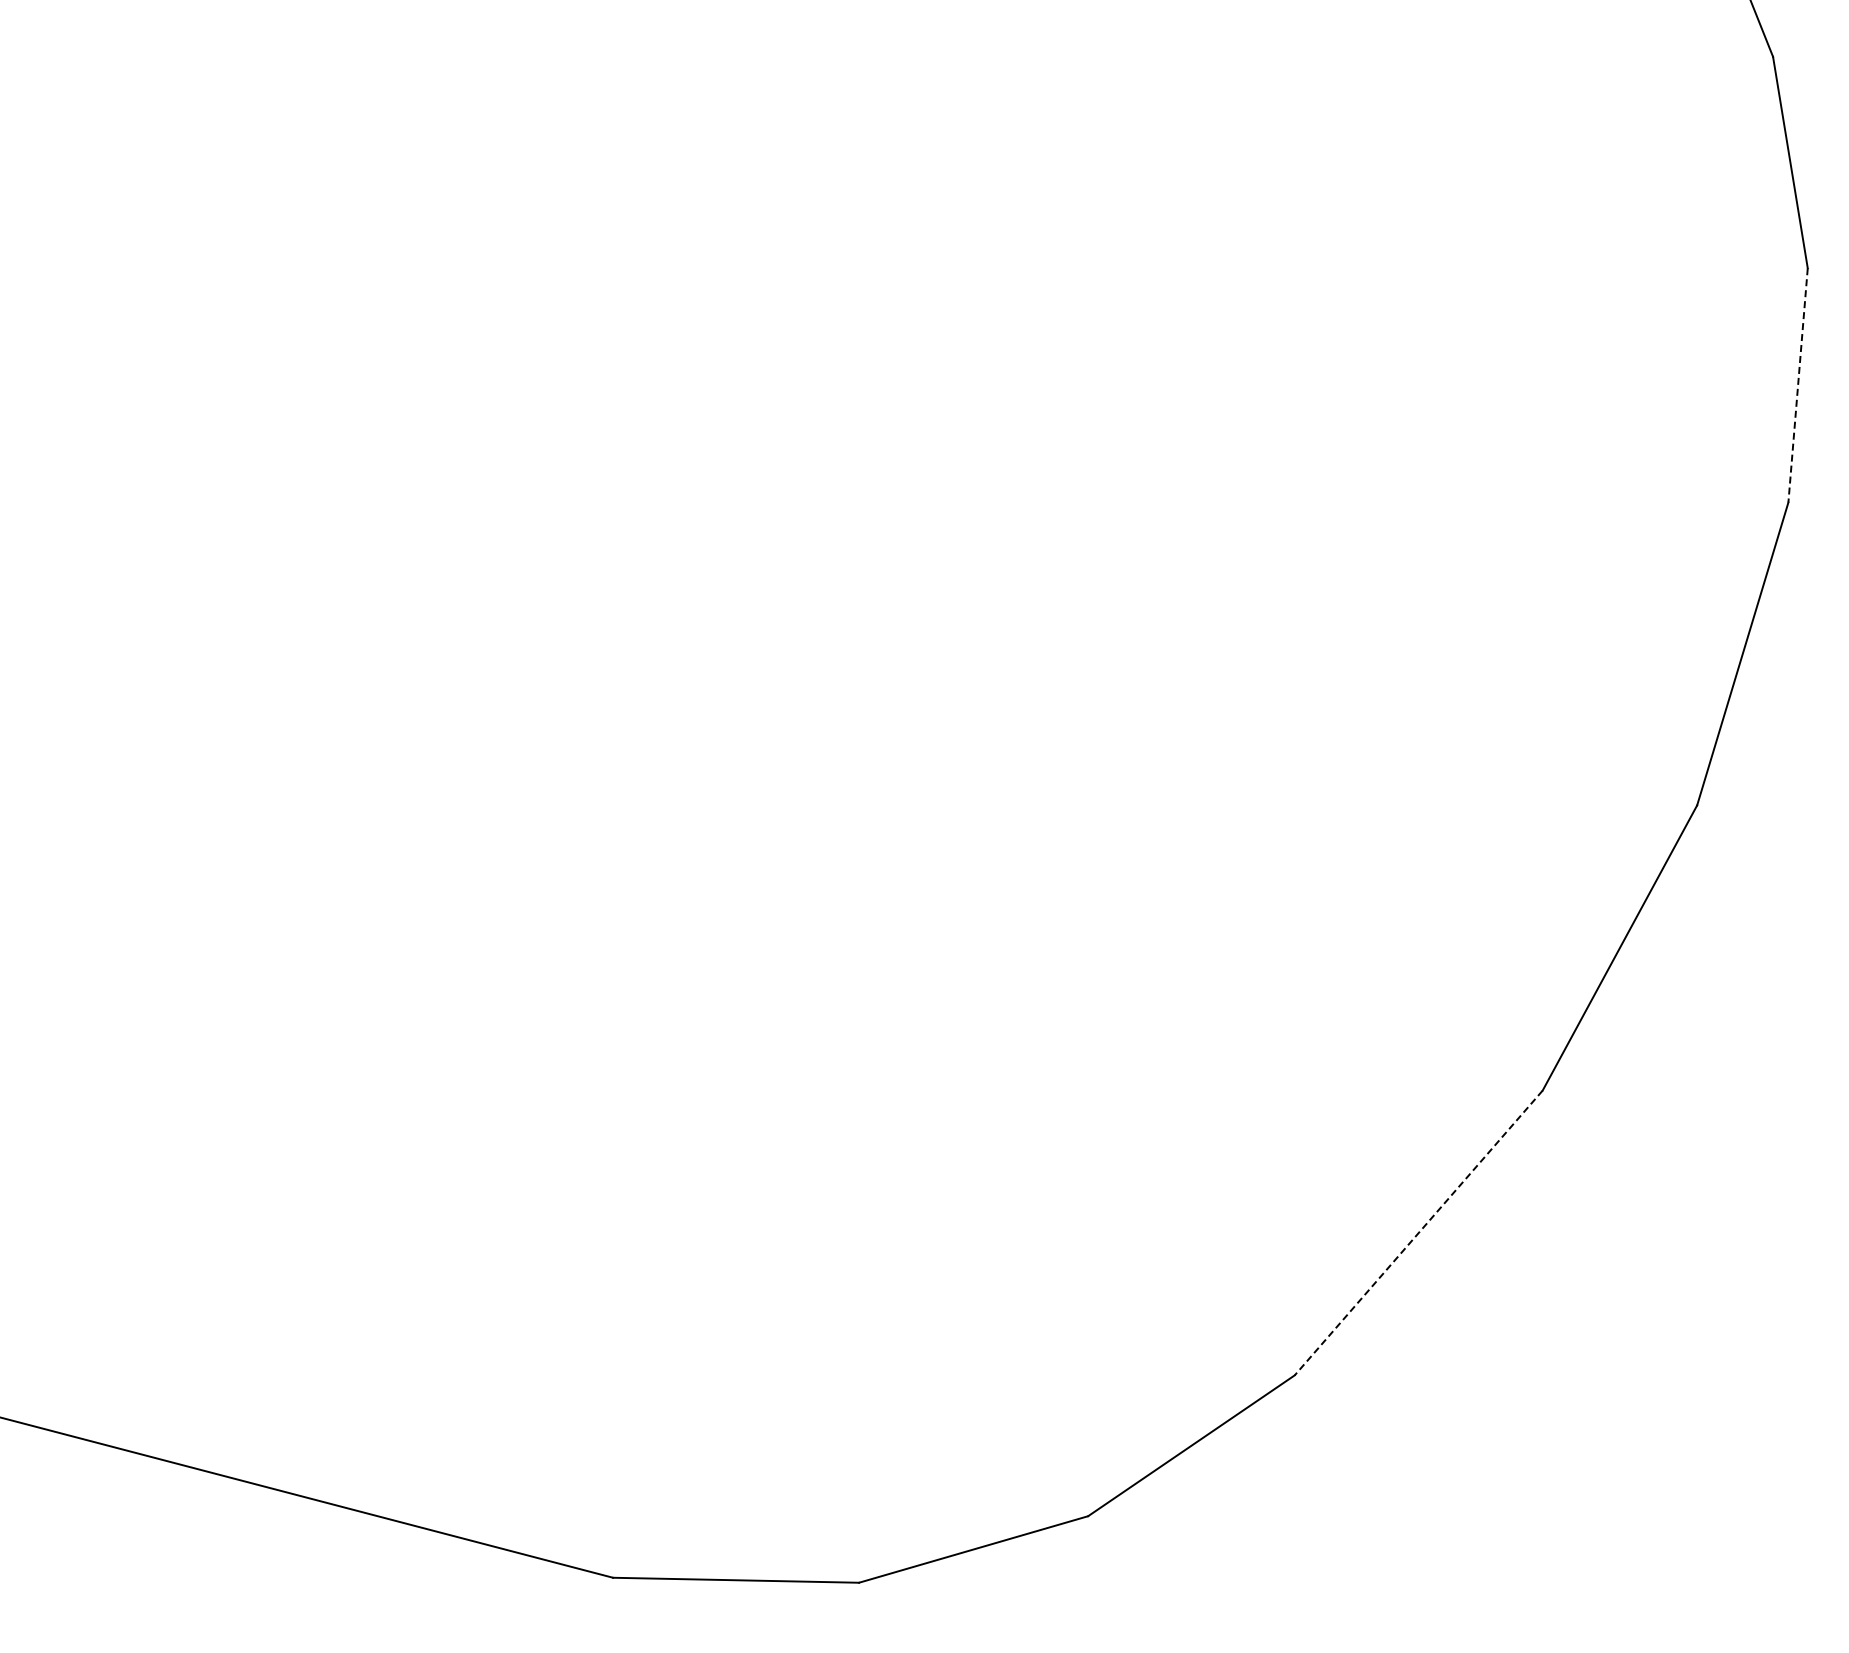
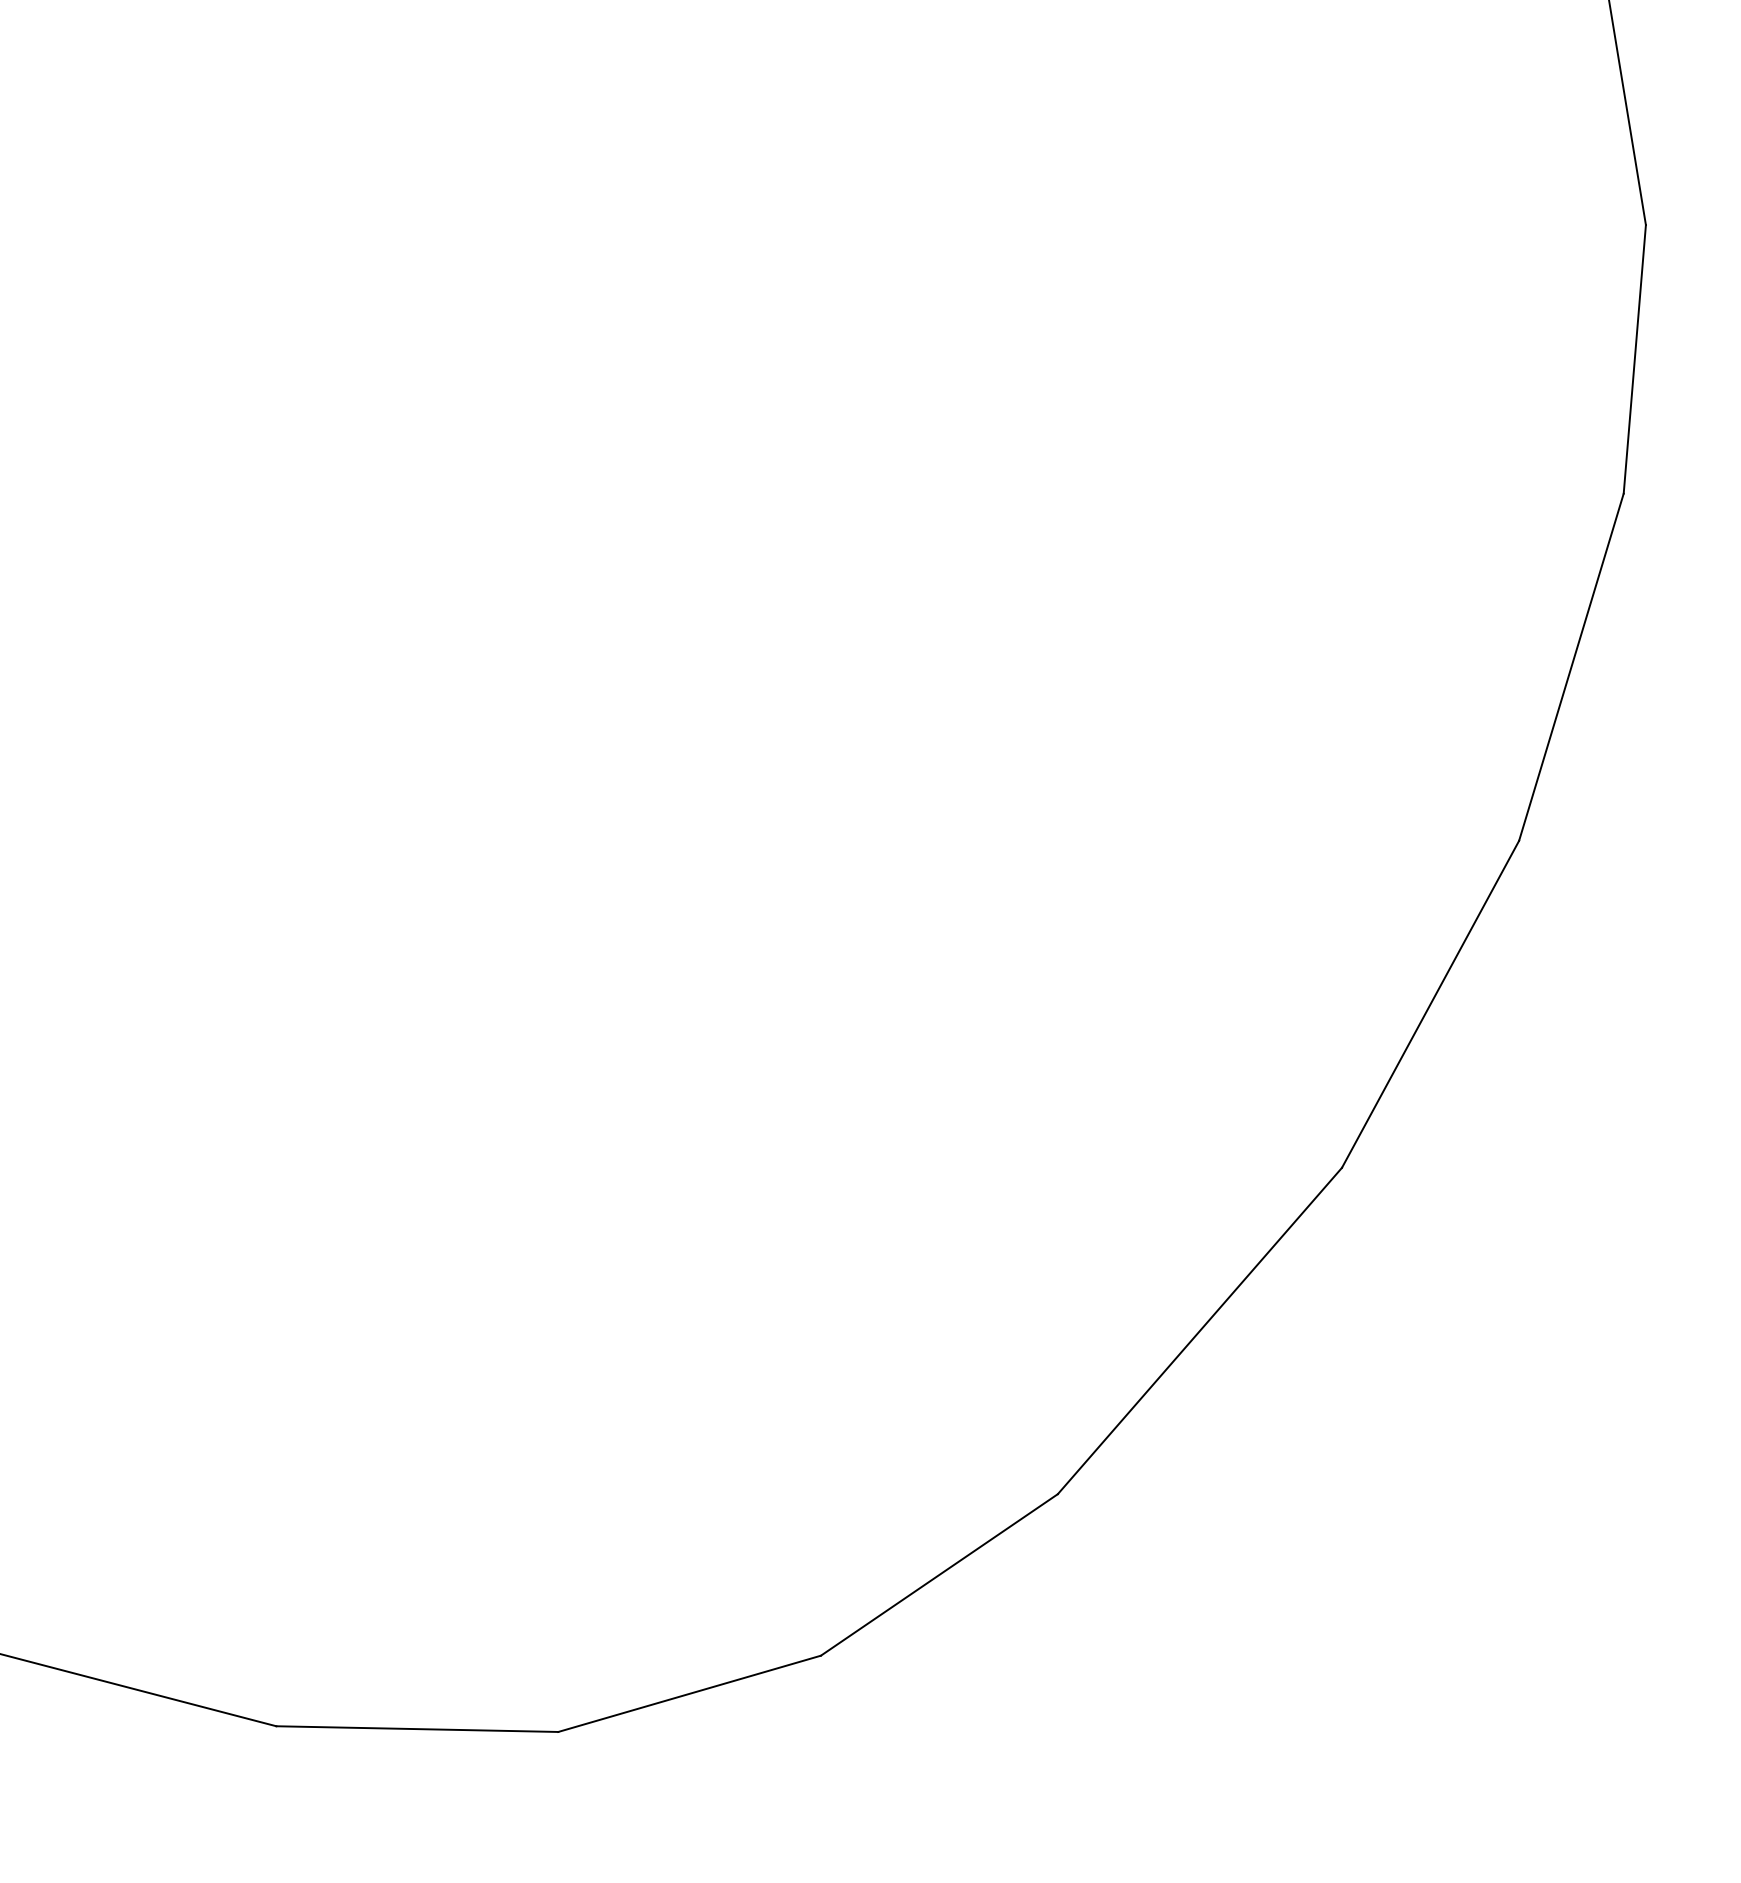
line: (1798, 385) -> (1635, 359), dashed -> solid
line: (1418, 1233) -> (1199, 1331), dashed -> solid

